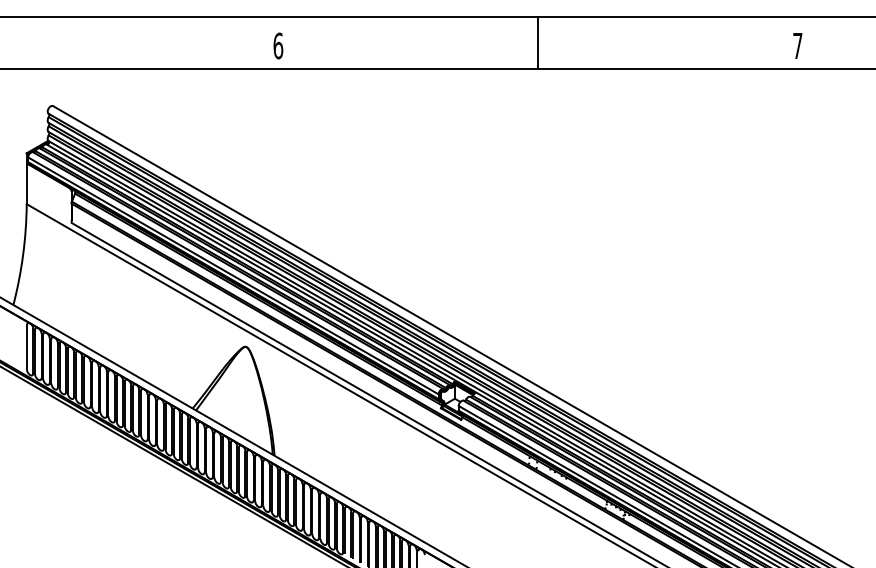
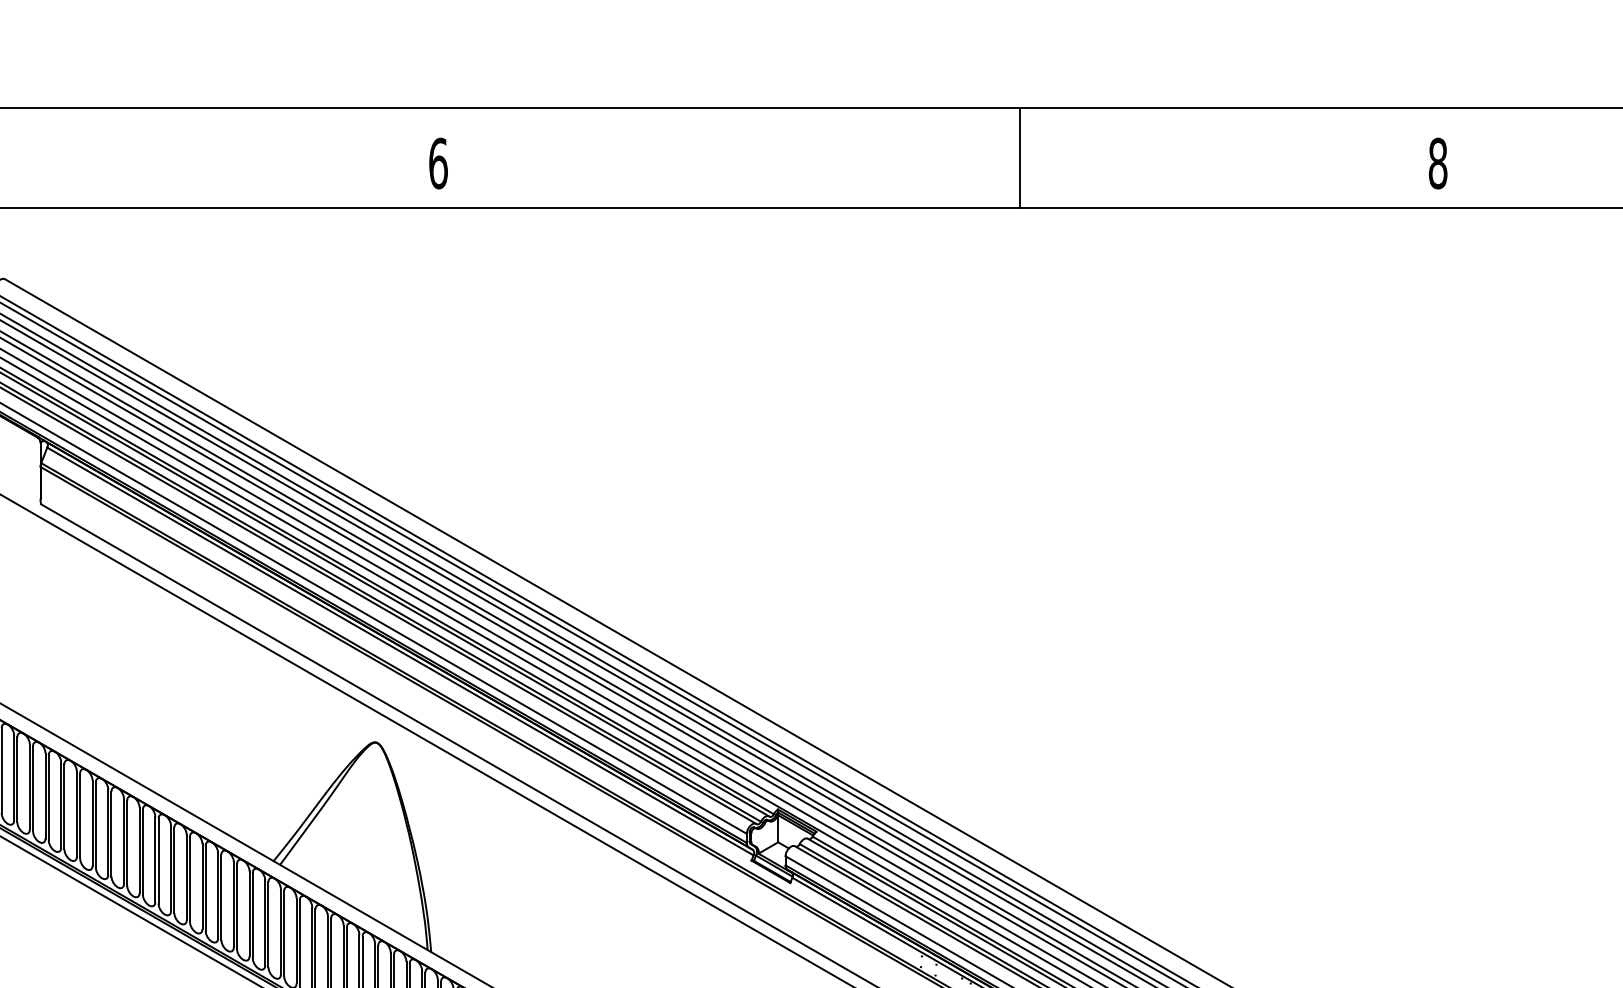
line: (538, 43) -> (1019, 158), moved
text: (797, 45) -> (1437, 162), 7 -> 8

